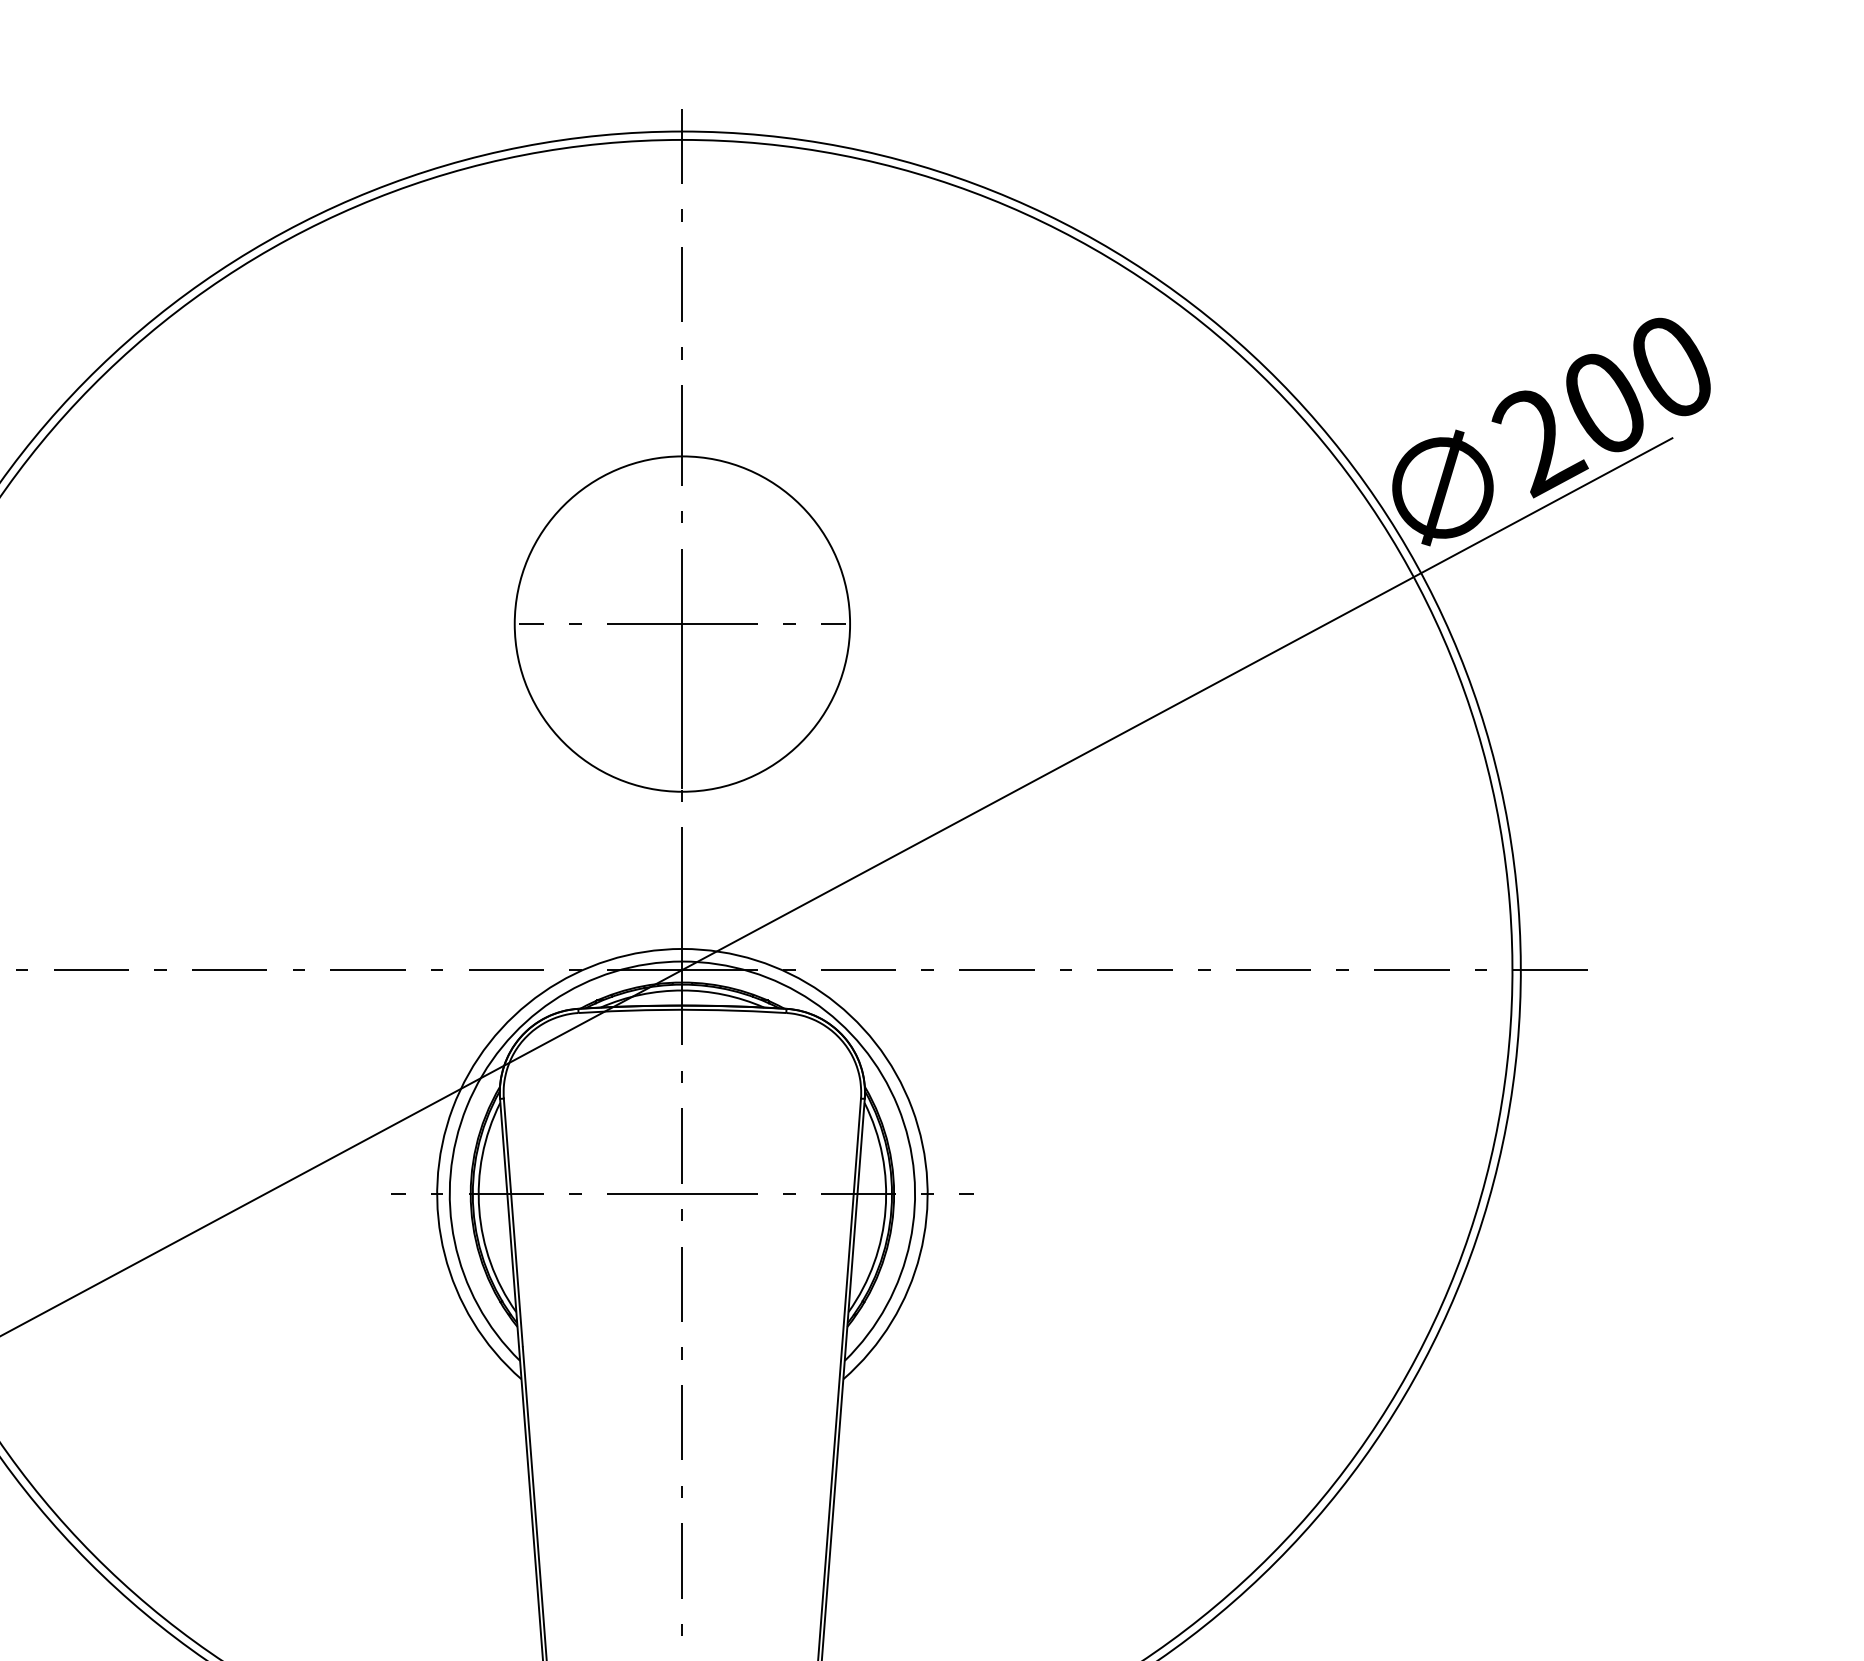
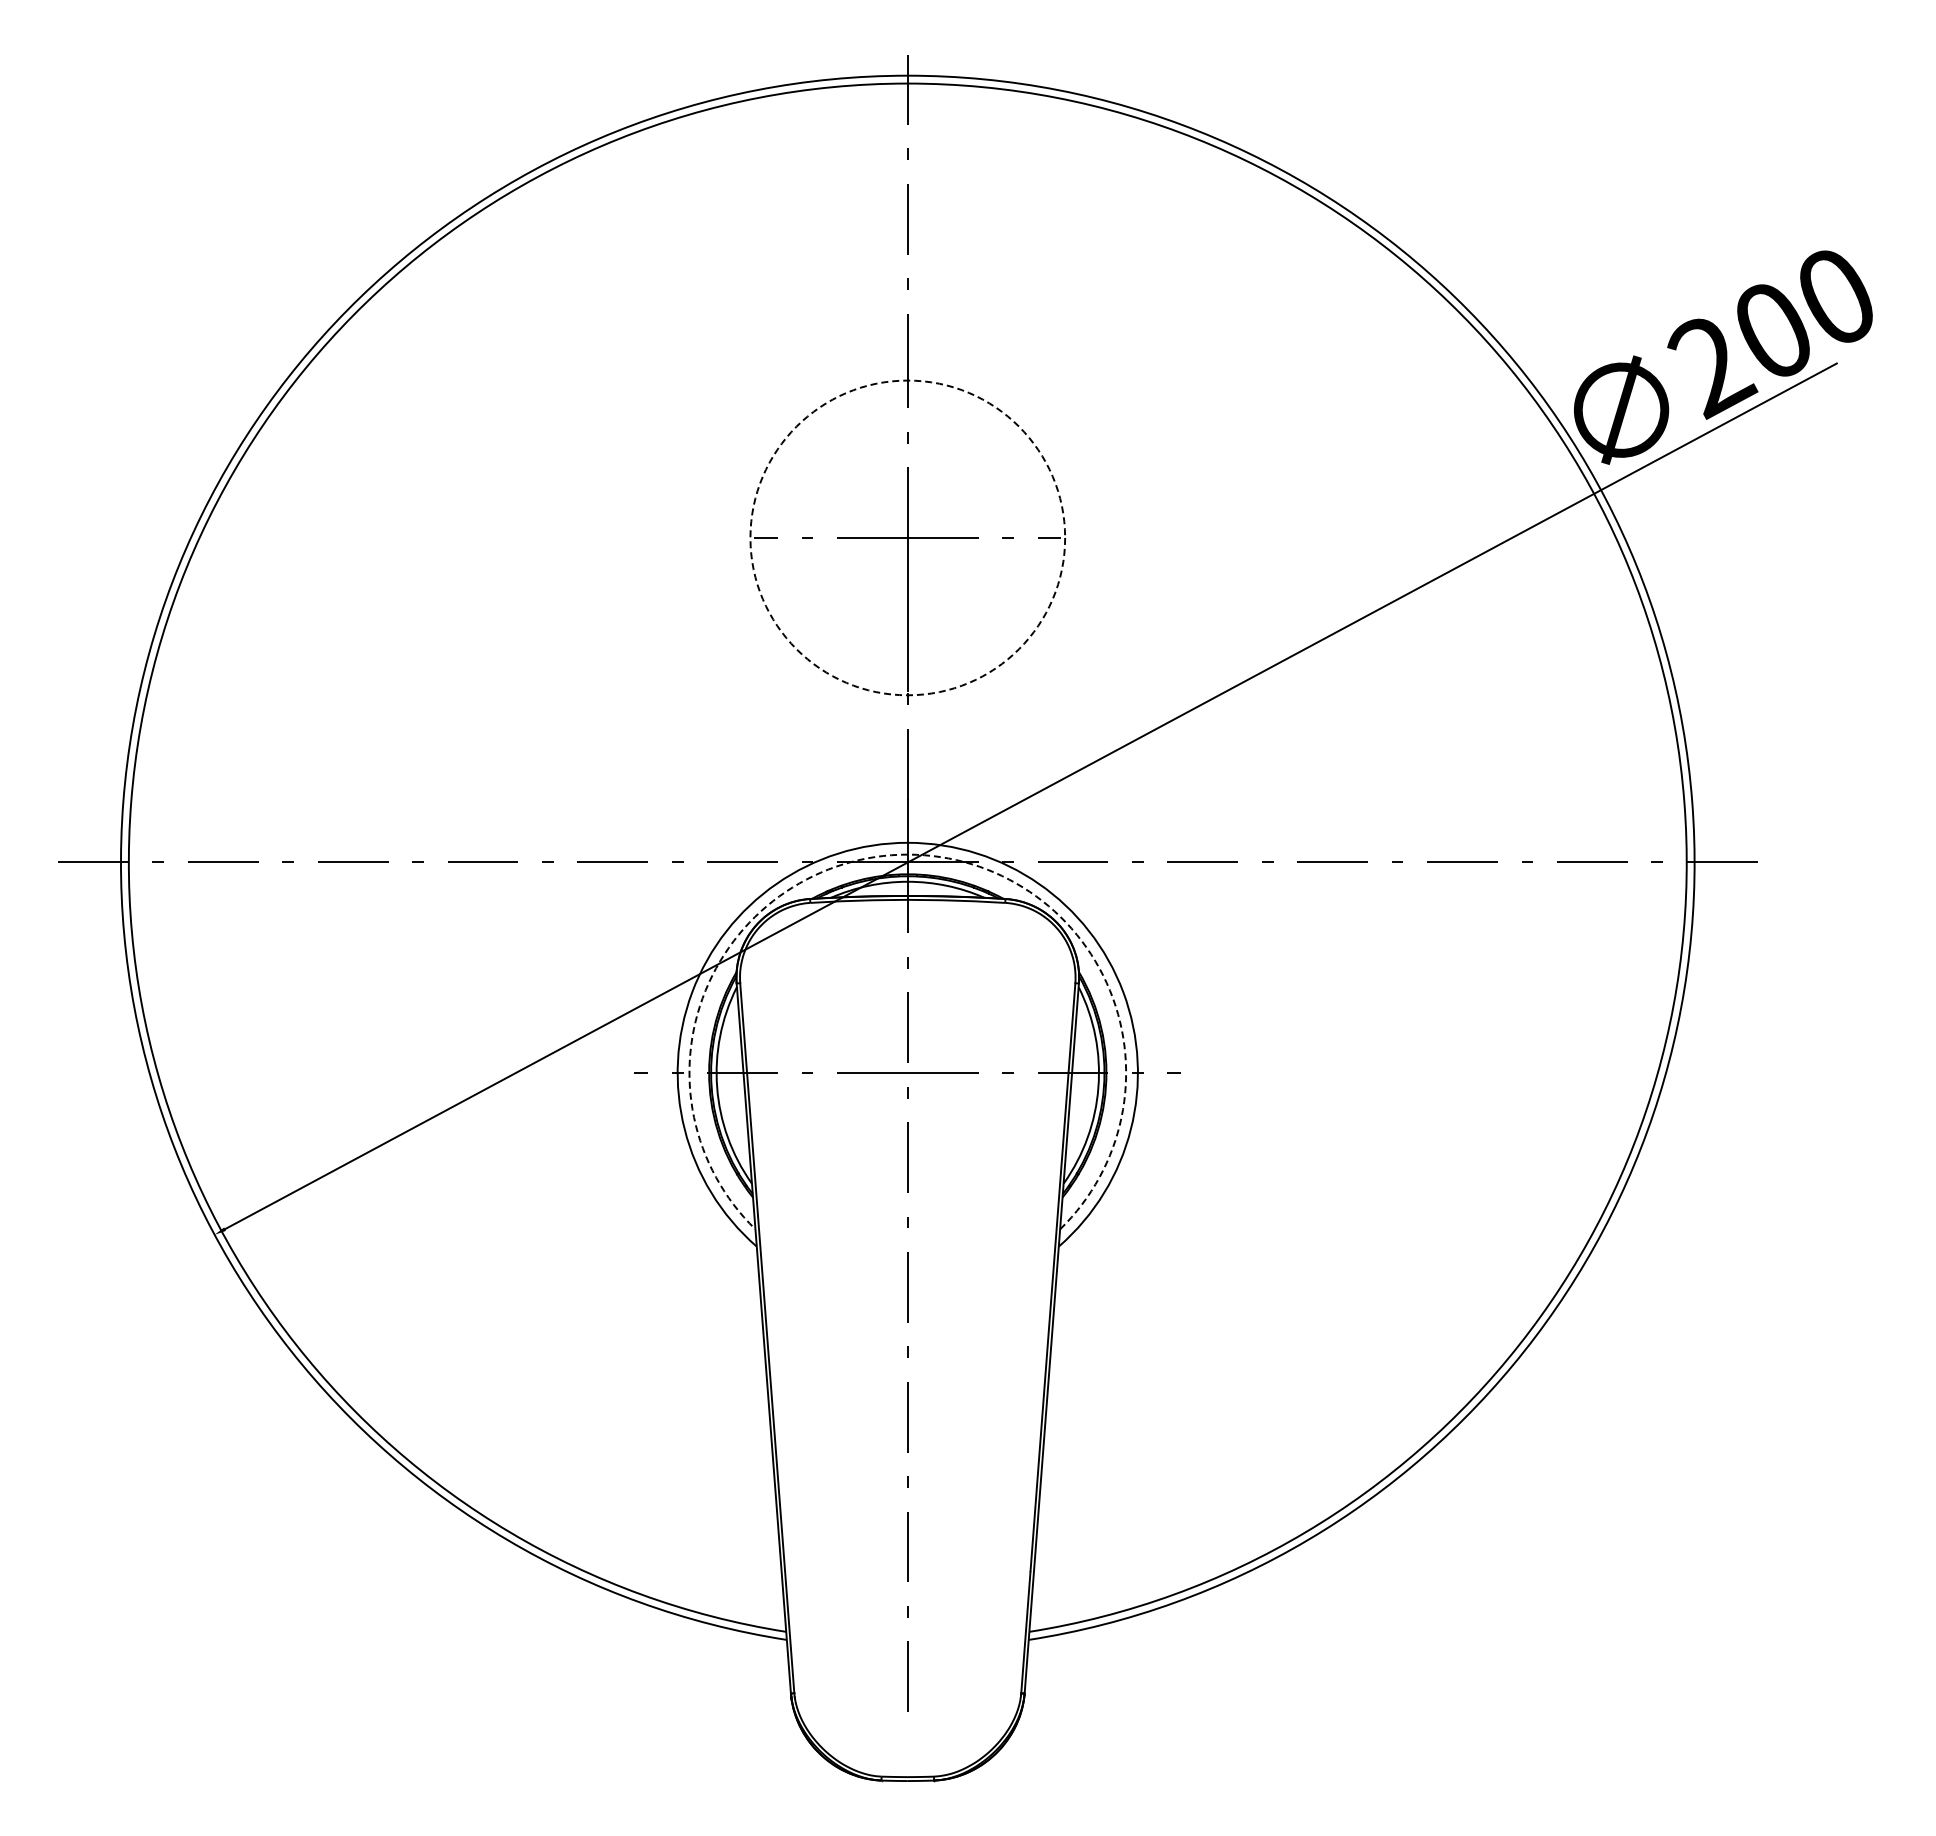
circle: (682, 623) -> (907, 537), solid -> dashed
arc: (682, 961) -> (907, 854), solid -> dashed

